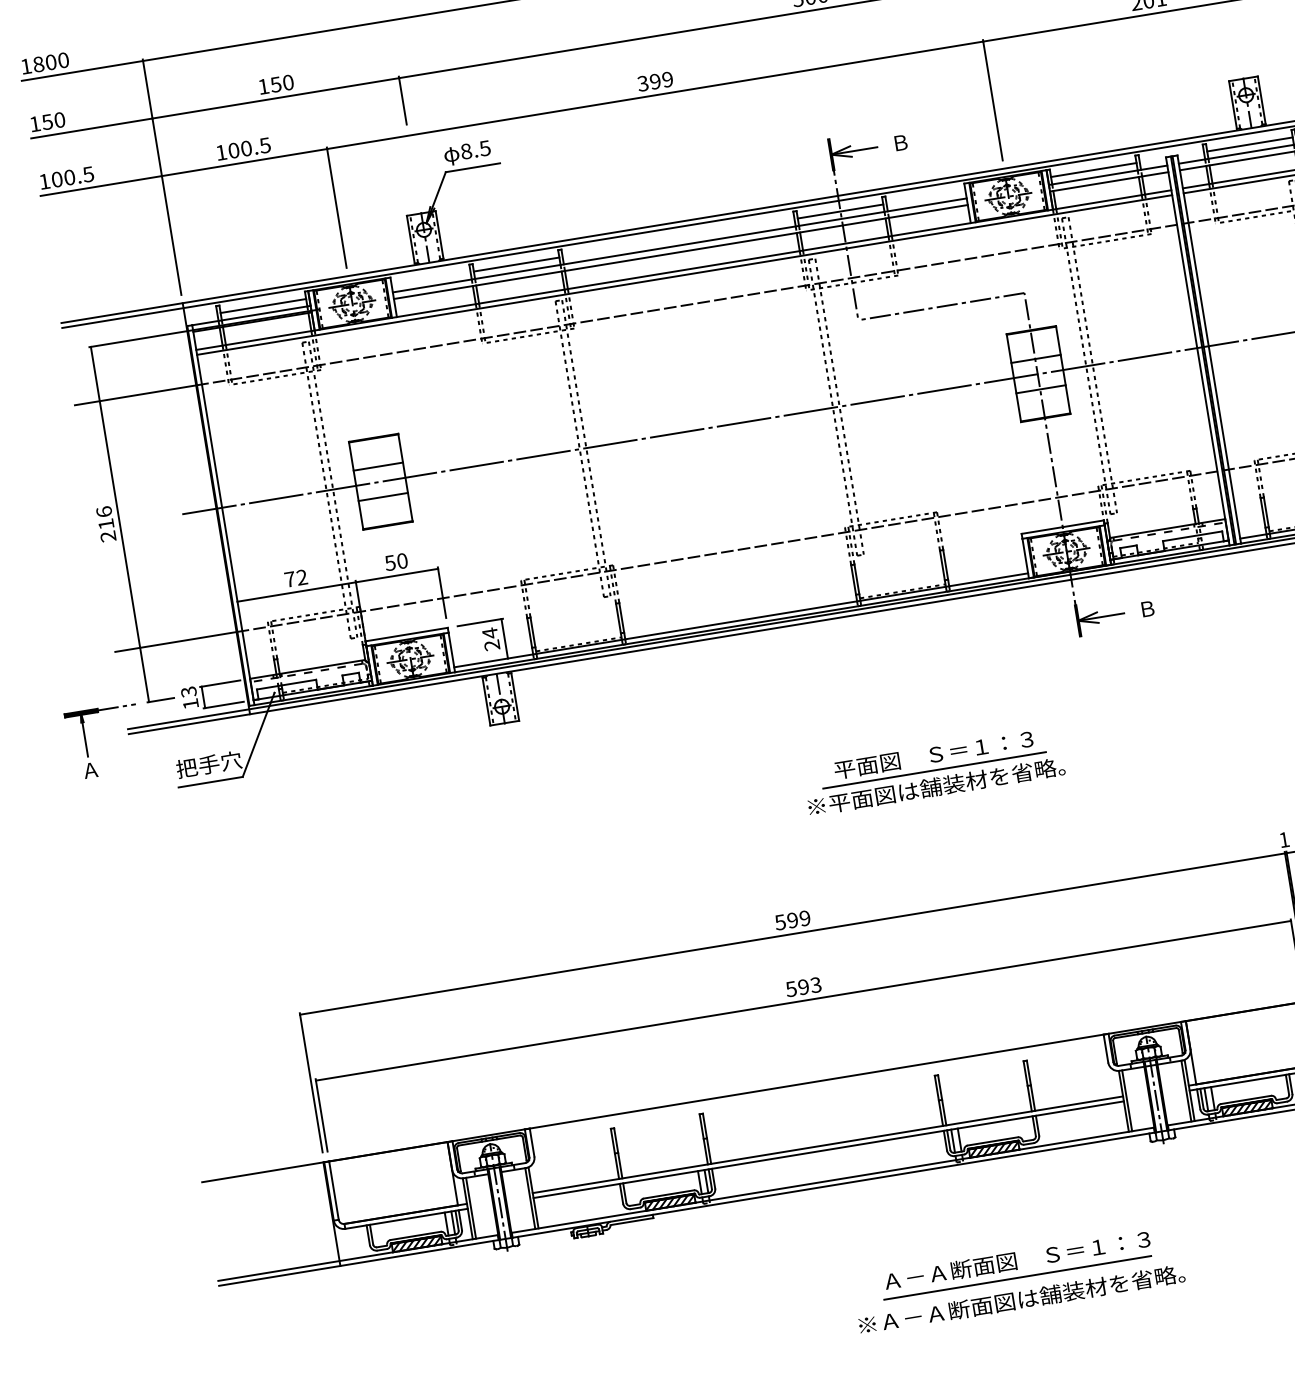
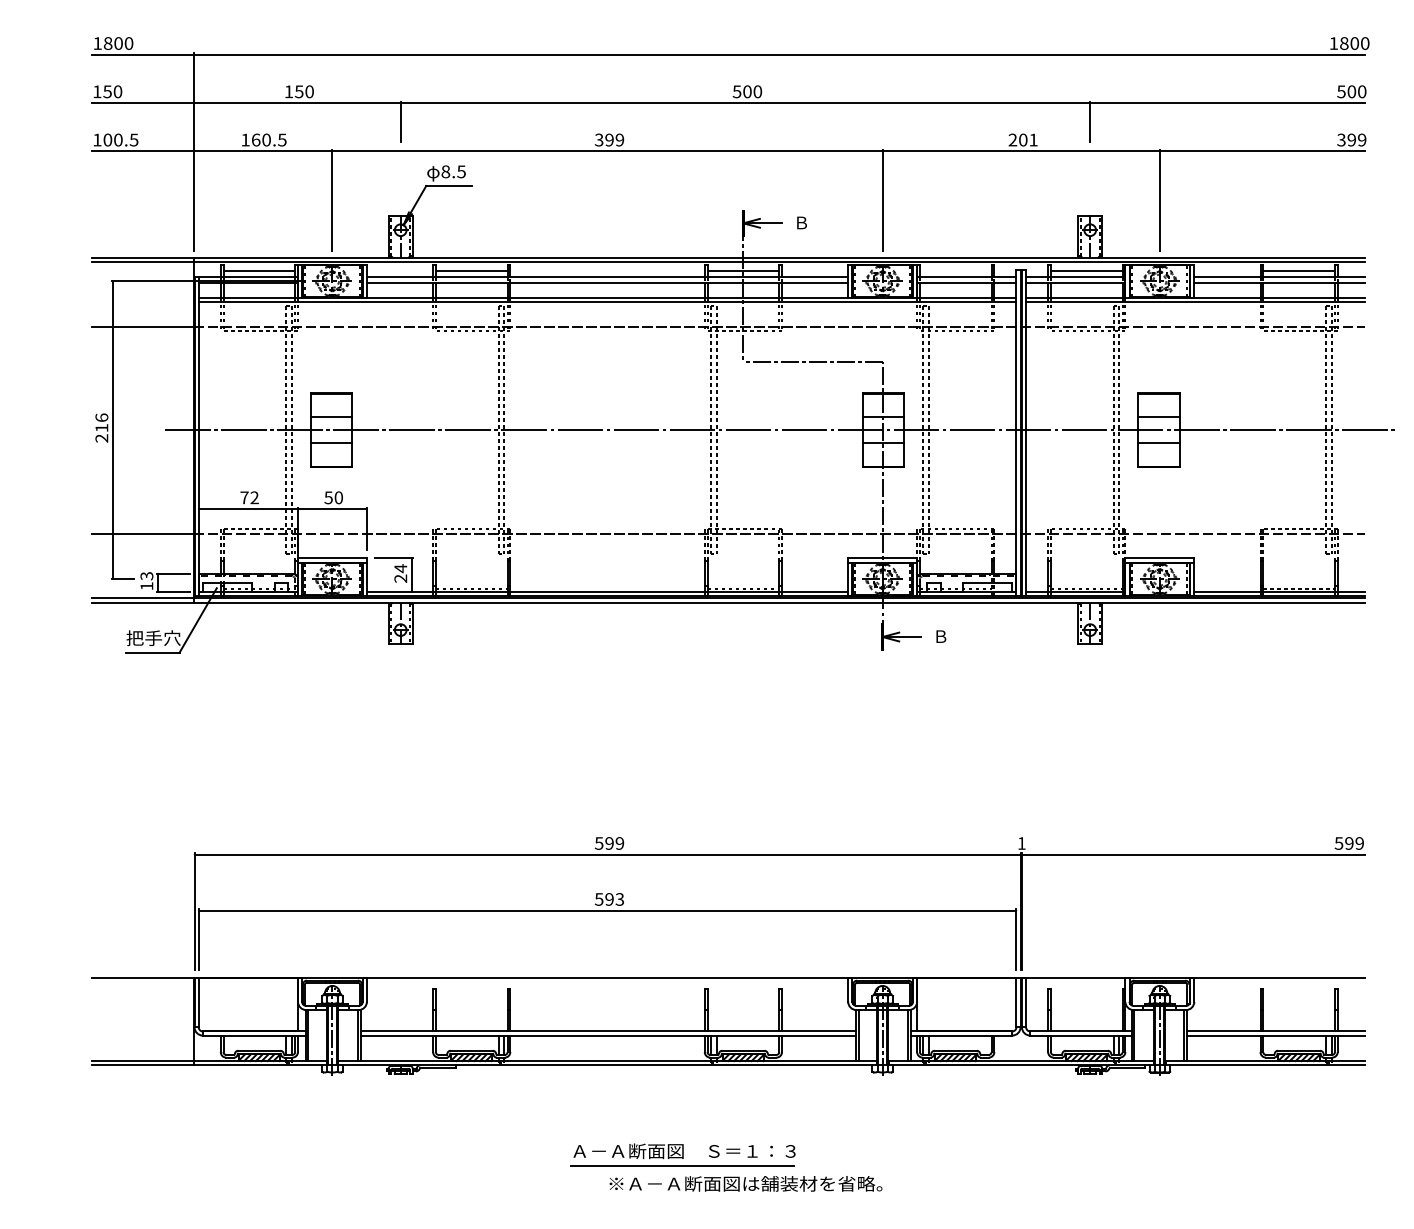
text: (233, 150) -> (255, 139), 100.5 -> 160.5
line: (1093, 169) -> (955, 270), removed
part: (86, 744) -> (56, 605), removed
part: (933, 771) -> (744, 740), removed
part: (1015, 1264) -> (682, 1154), moved

